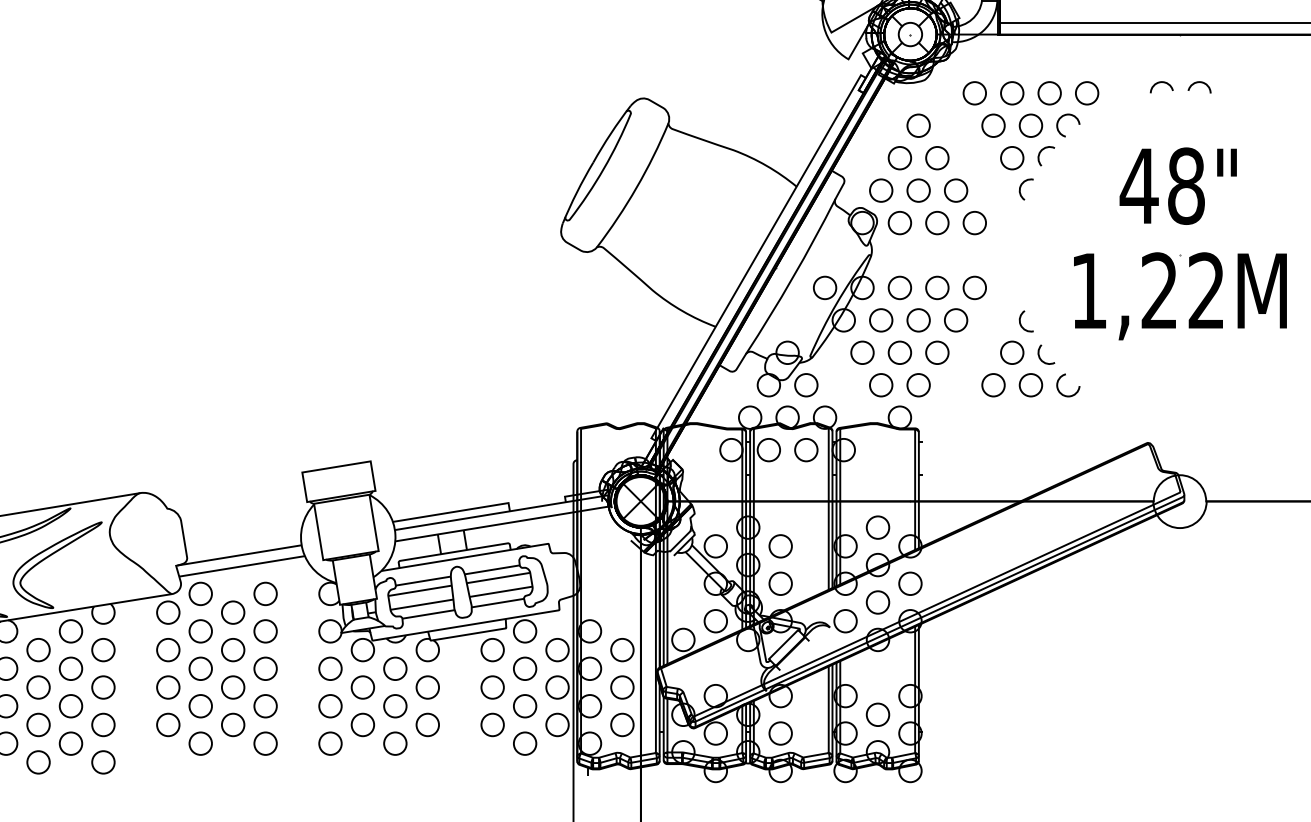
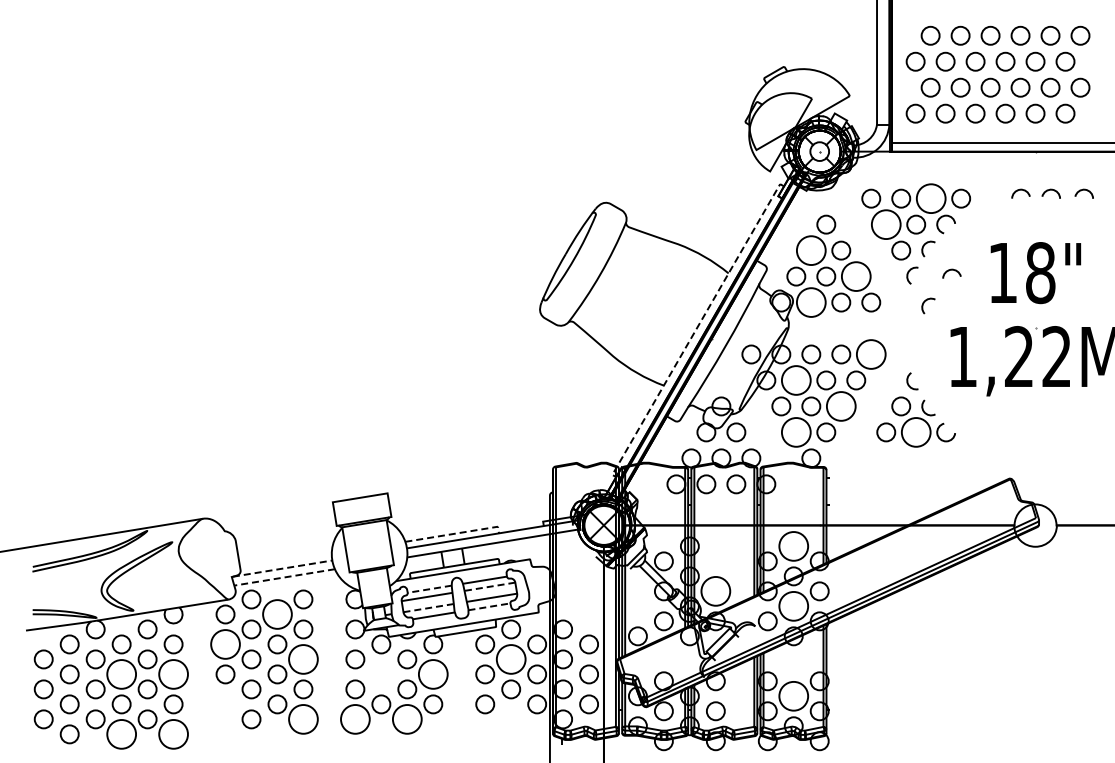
arc: (1237, 84) -> (1081, 191), added
circle: (1050, 93) -> (931, 198), size x1.6
circle: (993, 125) -> (886, 224), size x1.6
circle: (900, 158) -> (811, 250), size x1.6
arc: (1072, 184) -> (949, 271), added
text: (1138, 185) -> (1002, 272), 48" -> 18"
circle: (956, 190) -> (856, 276), size x1.6
circle: (900, 222) -> (811, 302), size x1.6
arc: (1042, 222) -> (925, 302), added
line: (756, 256) -> (696, 329), solid -> dashed
circle: (975, 287) -> (871, 354), size x1.6
circle: (881, 320) -> (796, 380), size x1.6
circle: (937, 352) -> (841, 406), size x1.6
circle: (881, 385) -> (796, 432), size x1.6
circle: (1031, 385) -> (916, 432), size x1.6
line: (455, 511) -> (455, 533), solid -> dashed
circle: (877, 527) -> (793, 546), size x1.6
circle: (780, 546) -> (715, 561), removed
line: (240, 555) -> (283, 568), solid -> dashed
line: (241, 566) -> (284, 577), solid -> dashed
line: (497, 577) -> (489, 586), solid -> dashed
line: (423, 581) -> (429, 589), solid -> dashed
circle: (780, 583) -> (715, 591), size x1.6
line: (497, 602) -> (489, 606), solid -> dashed
circle: (877, 602) -> (793, 606), size x1.6
line: (421, 605) -> (428, 608), solid -> dashed
circle: (233, 612) -> (277, 614), size x1.6
circle: (168, 650) -> (225, 644), size x1.6
circle: (265, 668) -> (303, 659), size x1.6
circle: (525, 668) -> (511, 659), size x1.6
circle: (38, 687) -> (121, 674), size x1.6
circle: (103, 687) -> (173, 674), size x1.6
circle: (363, 687) -> (381, 674), removed
circle: (428, 687) -> (433, 674), size x1.6
circle: (877, 715) -> (793, 696), size x1.6
circle: (168, 725) -> (225, 704), removed
circle: (265, 743) -> (303, 719), size x1.6
circle: (330, 743) -> (355, 719), size x1.6
circle: (395, 743) -> (407, 719), size x1.6
circle: (525, 743) -> (511, 719), removed
circle: (38, 762) -> (121, 734), size x1.6
circle: (103, 762) -> (173, 734), size x1.6

